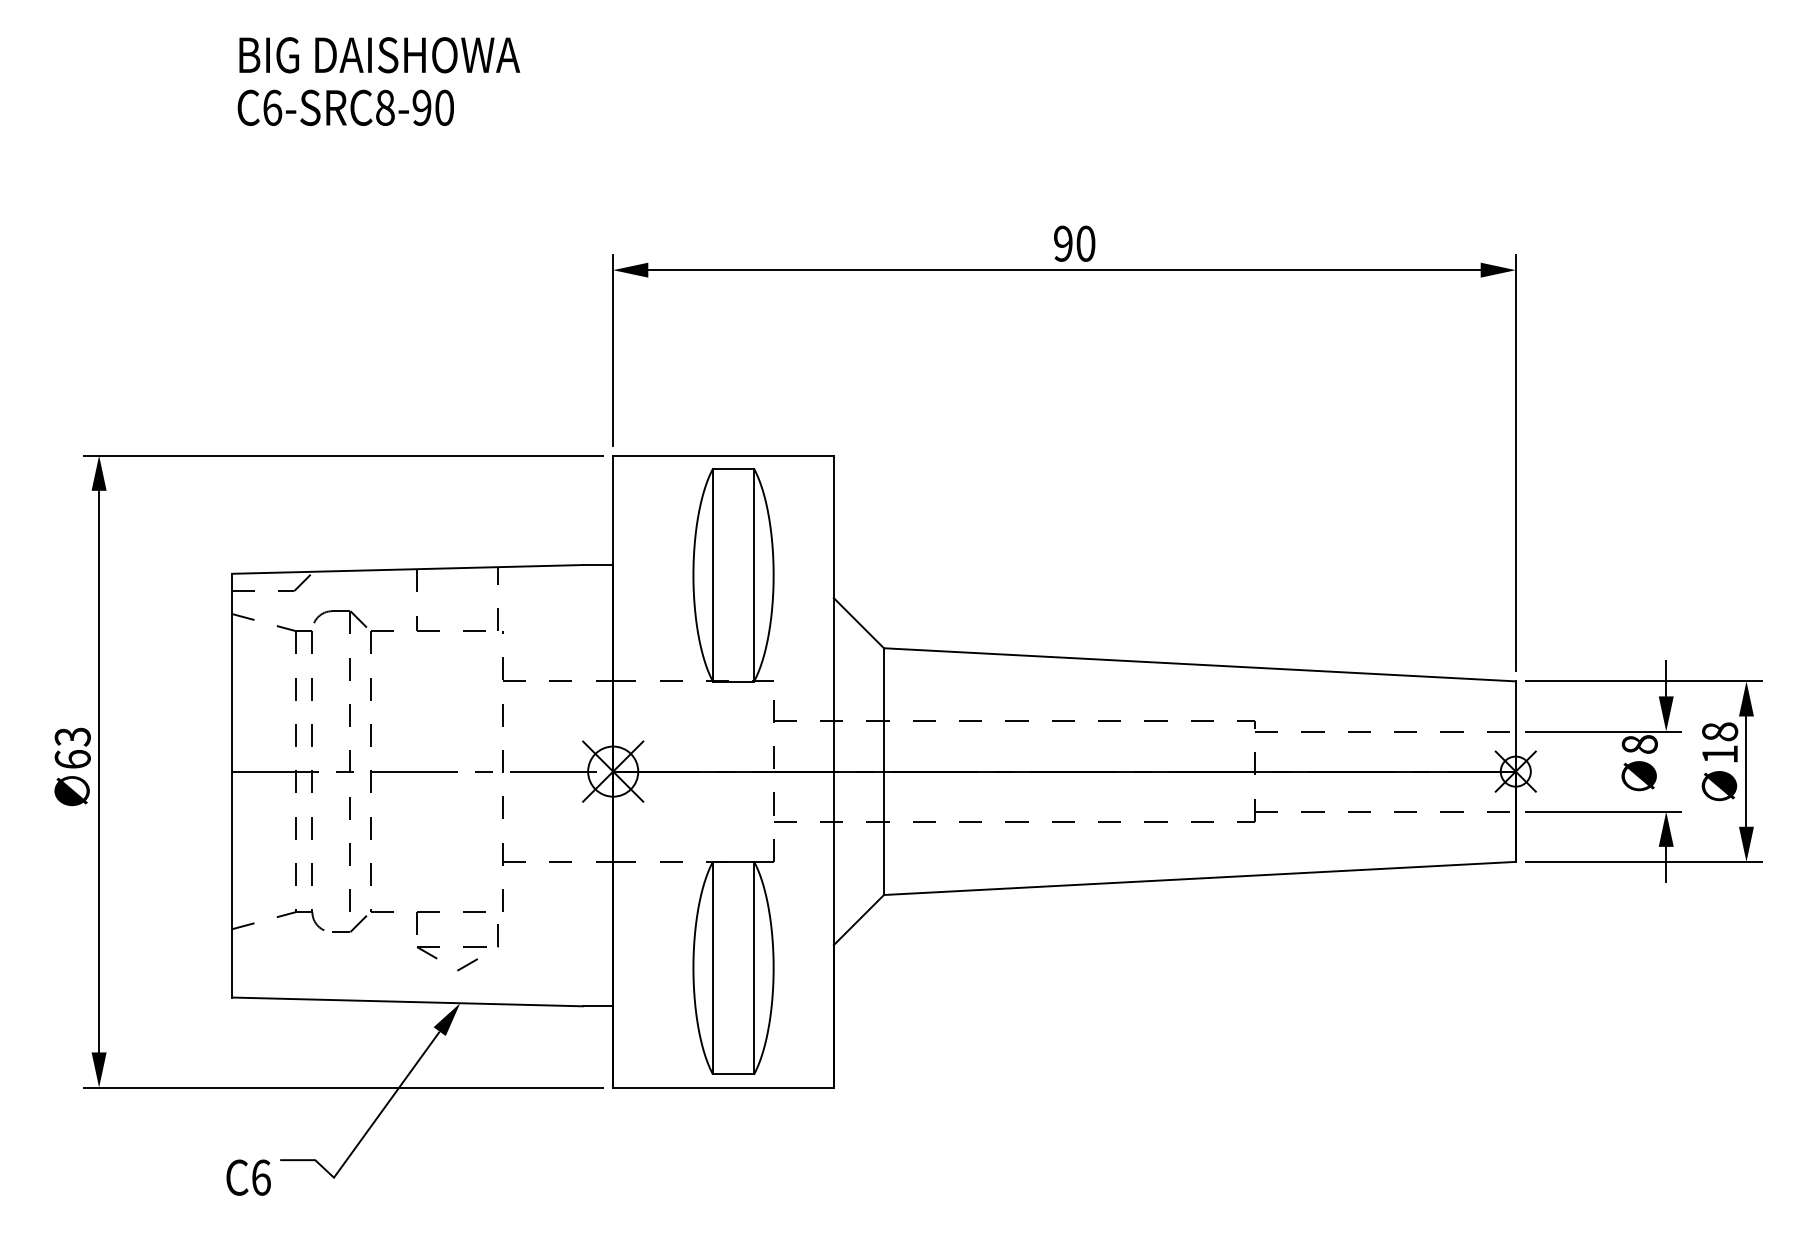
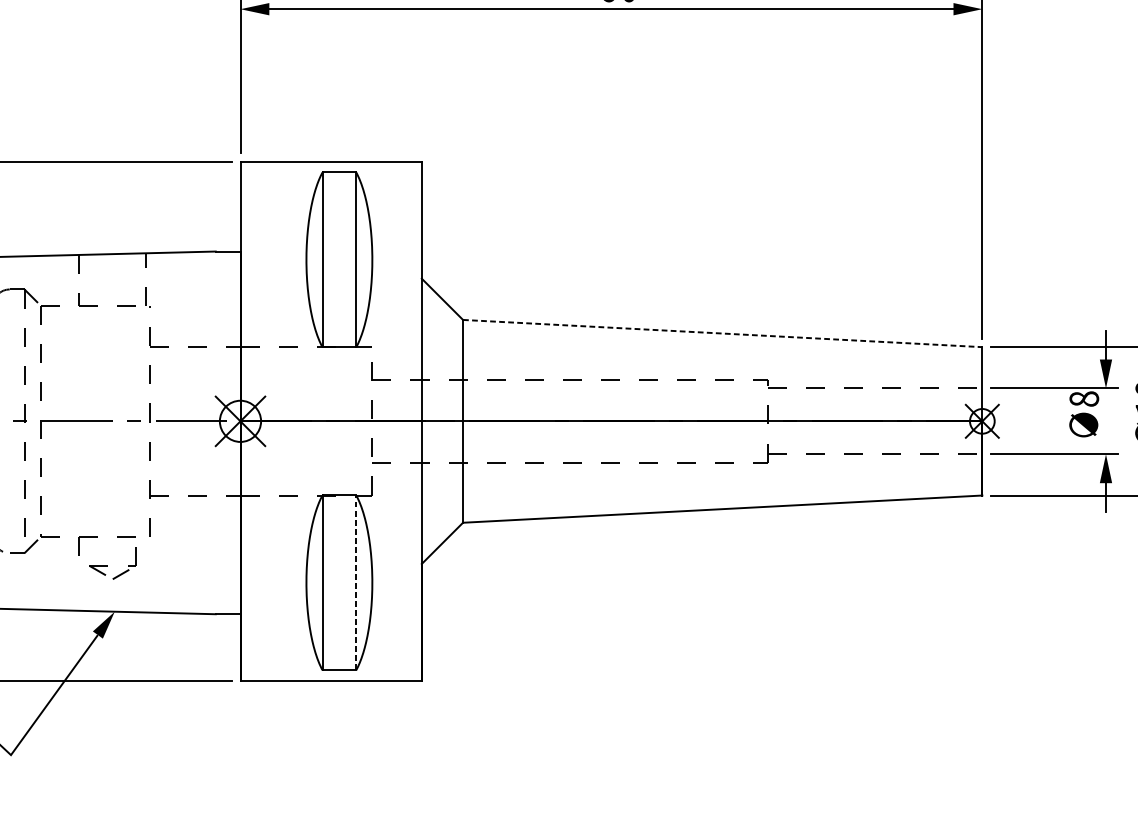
line: (1200, 664) -> (723, 333), solid -> dashed
part: (457, 947) -> (112, 565), size x0.7
line: (754, 967) -> (356, 582), solid -> dashed

